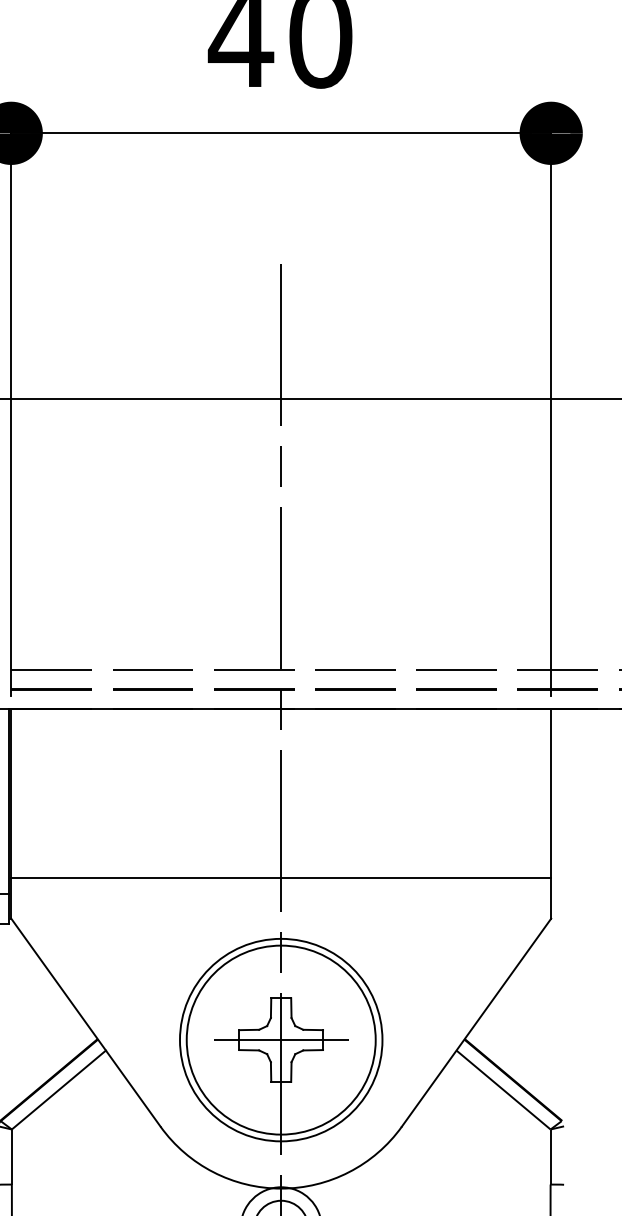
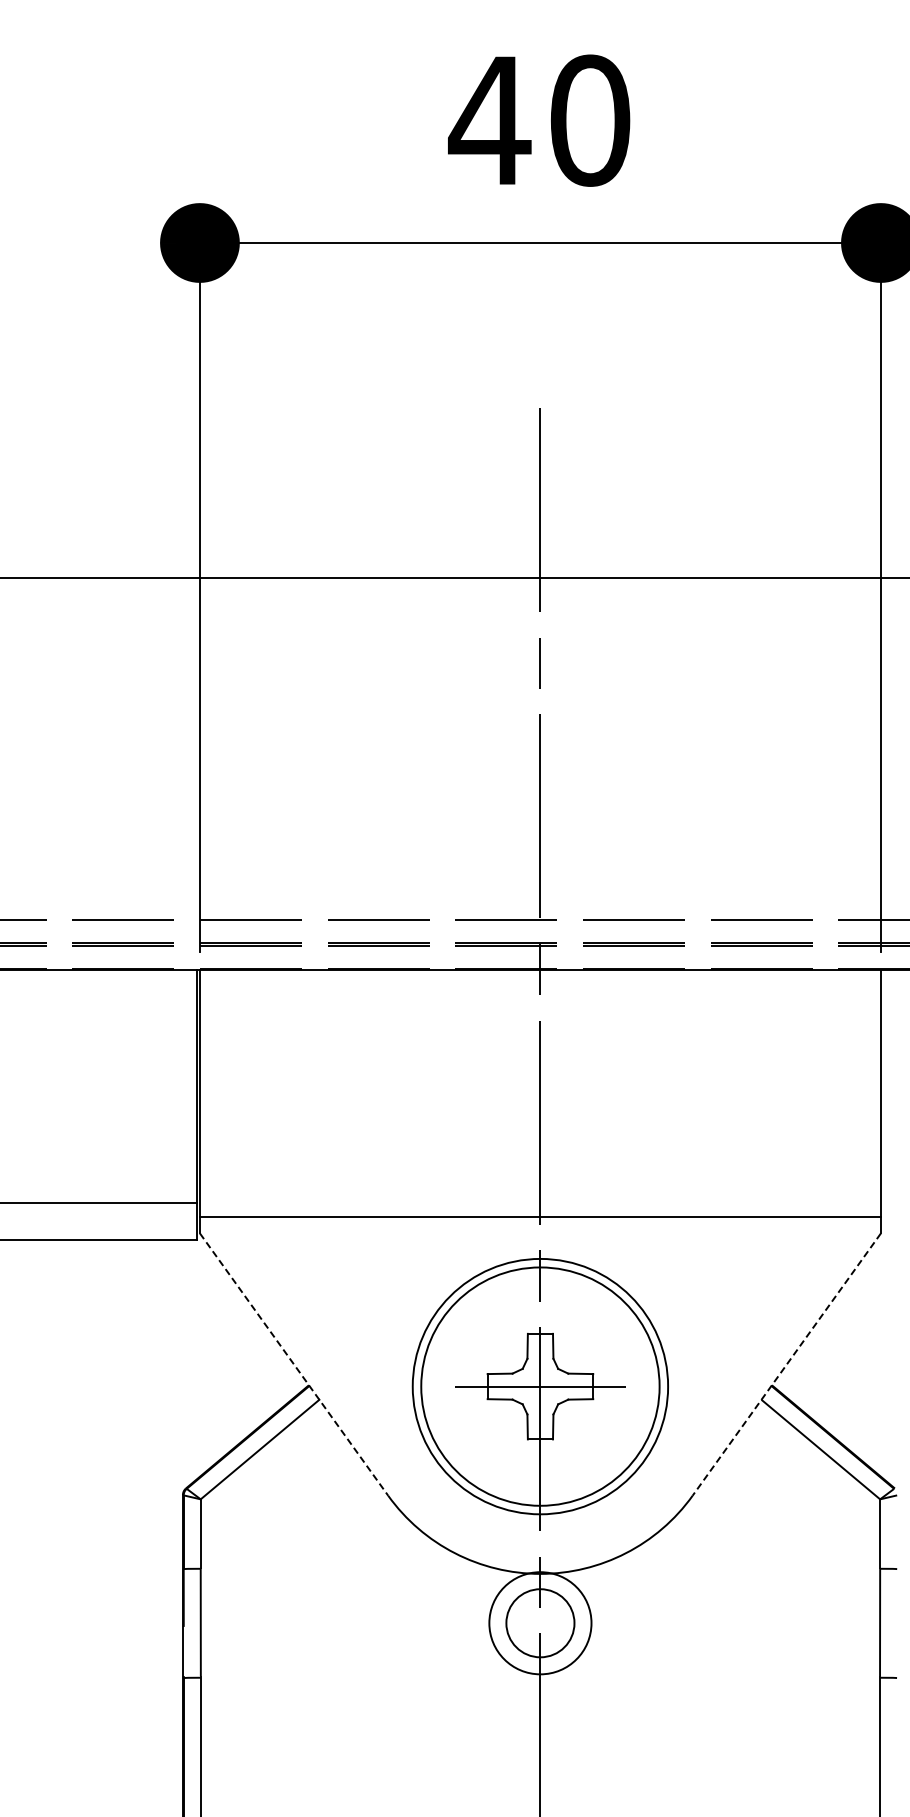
line: (280, 878) -> (539, 1217), moved
line: (86, 1022) -> (294, 1364), solid -> dashed
line: (476, 1022) -> (786, 1364), solid -> dashed

